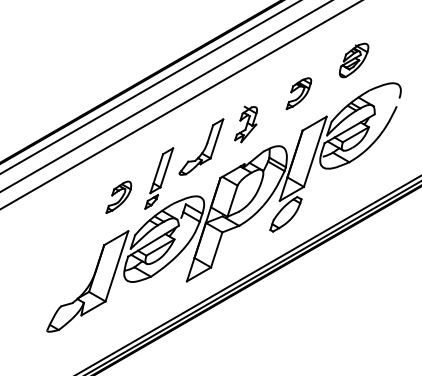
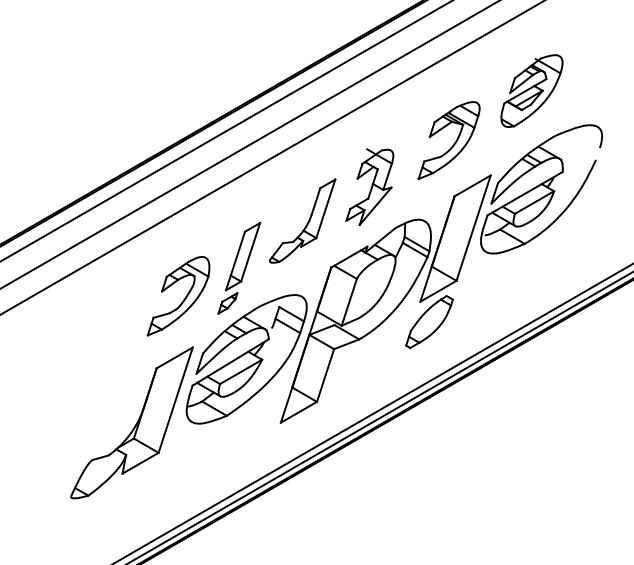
part: (353, 60) -> (530, 91), size x1.43
part: (298, 93) -> (448, 140), size x1.67
part: (245, 124) -> (368, 187), size x1.43
part: (118, 197) -> (178, 296), size x1.67

